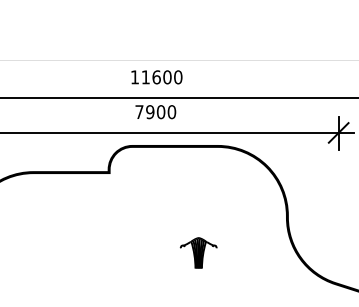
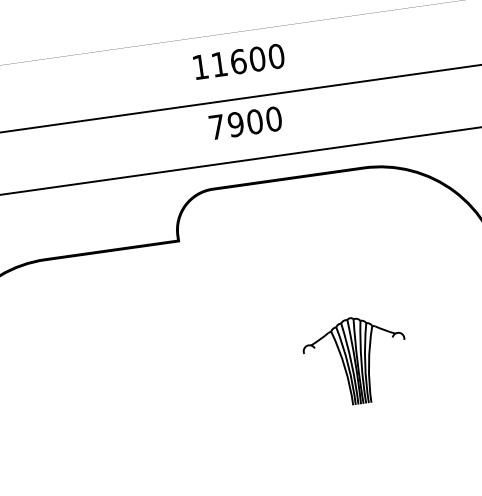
part: (198, 252) -> (355, 359), size x1.6

